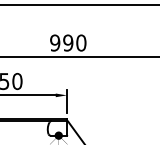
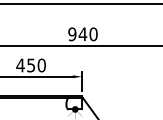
text: (67, 43) -> (82, 34), 990 -> 940

